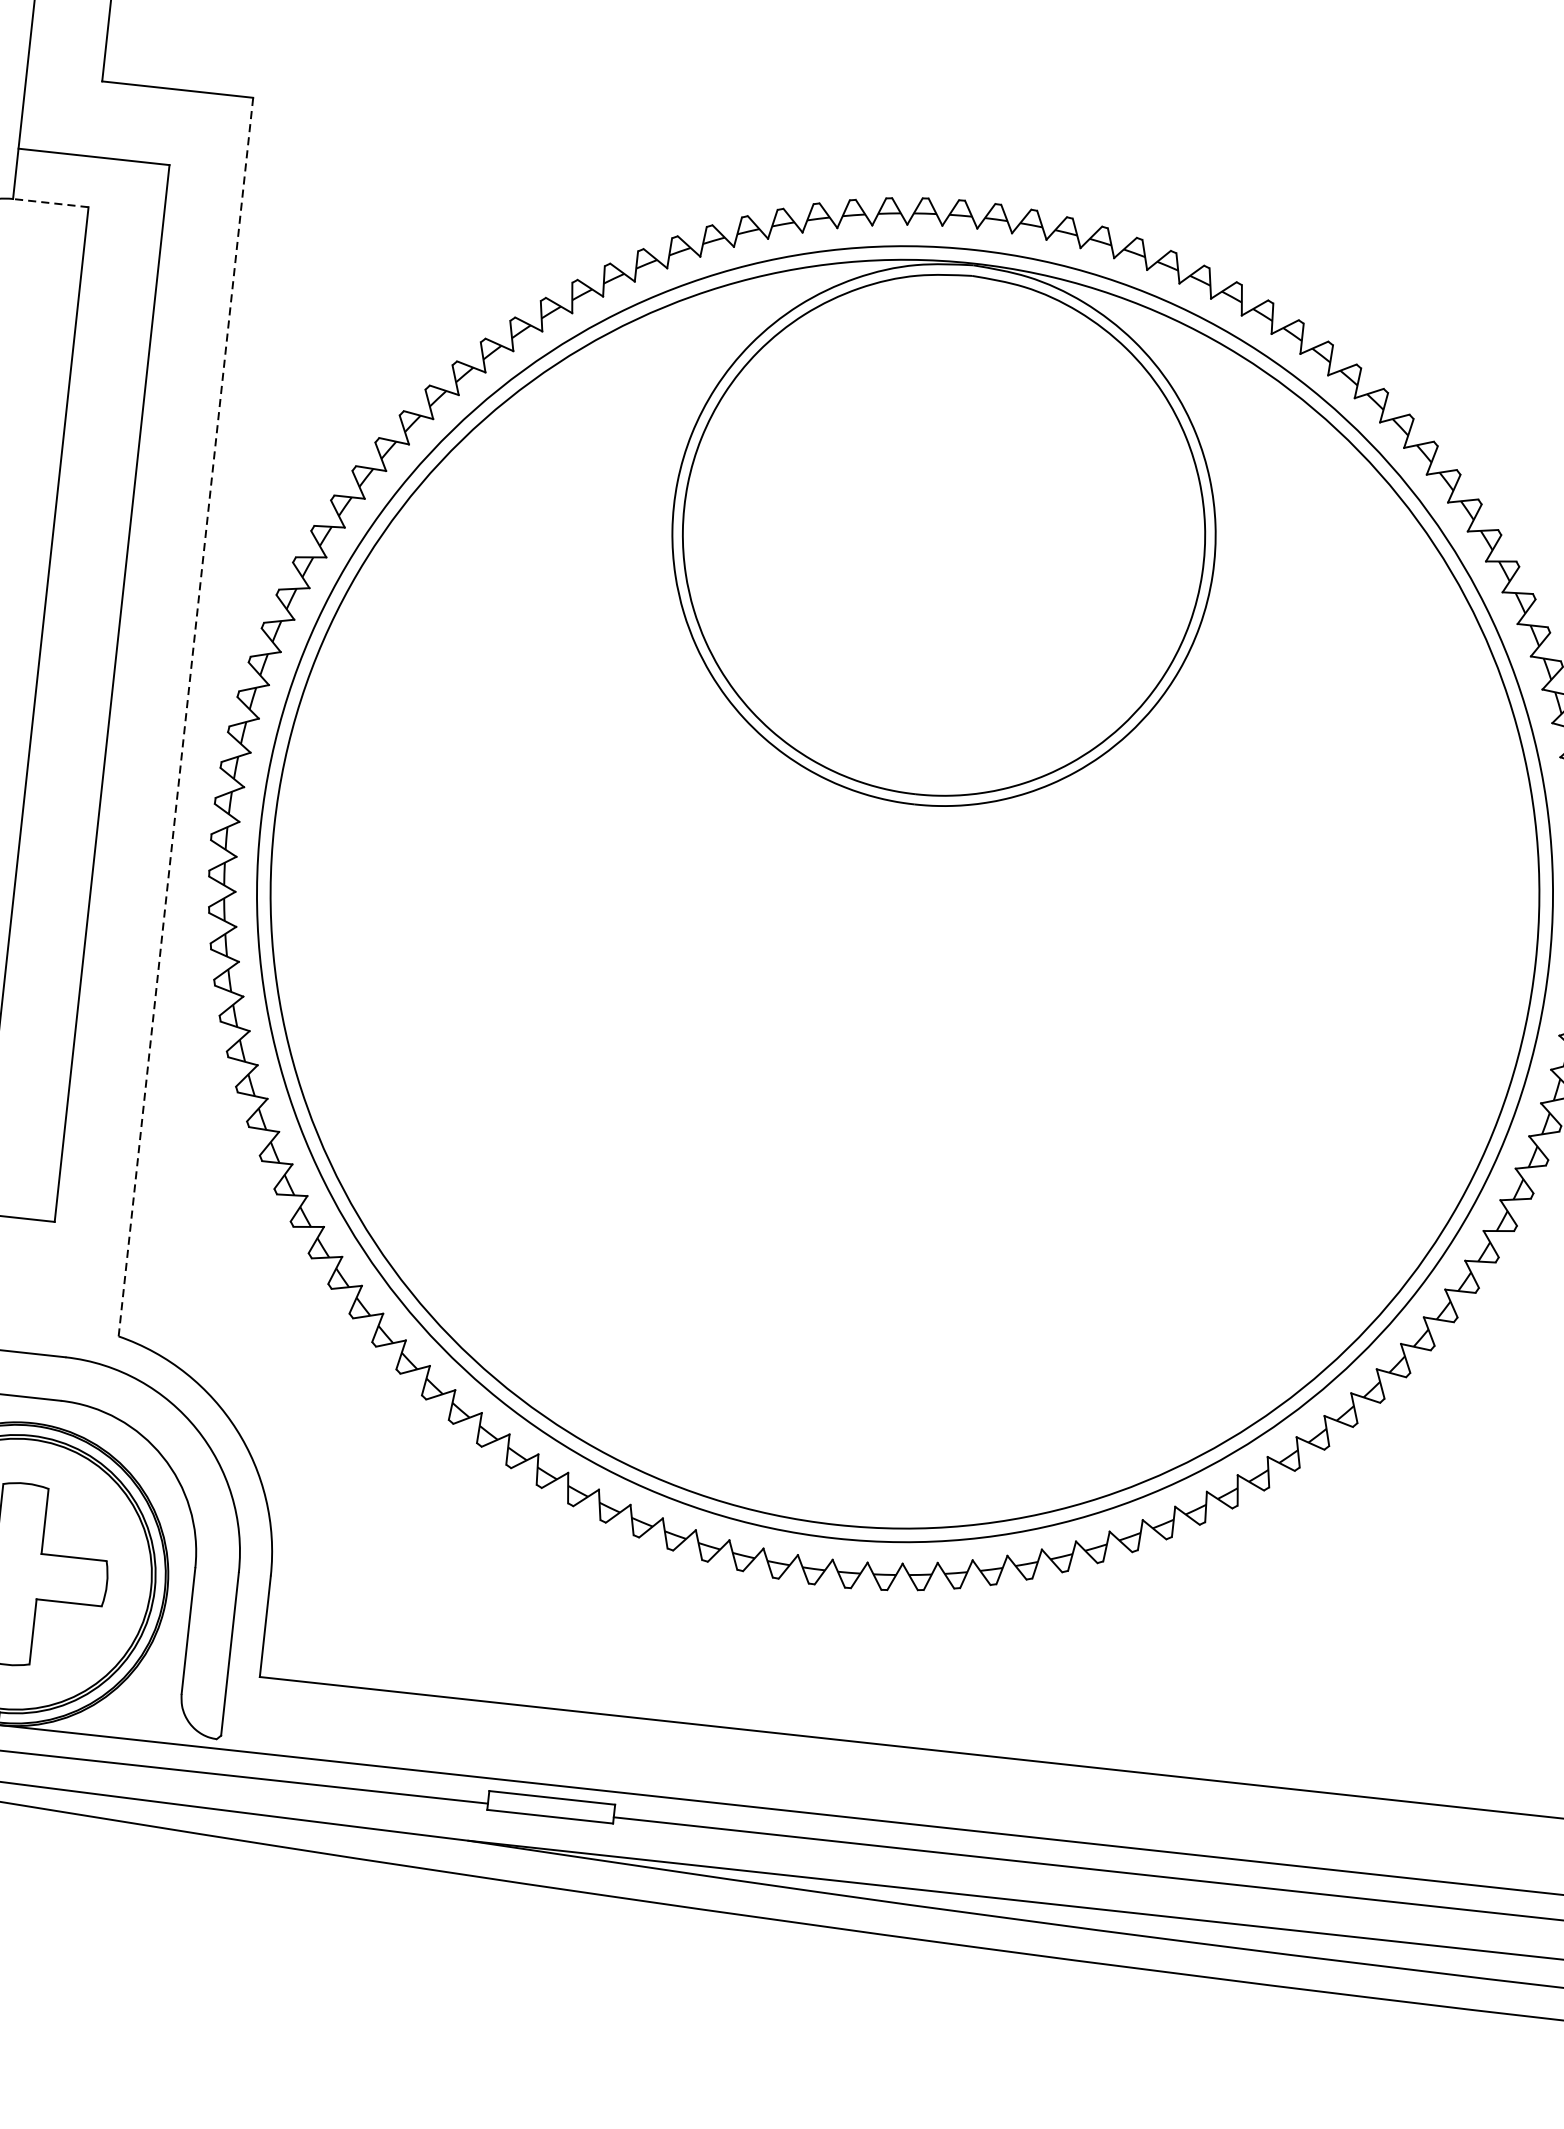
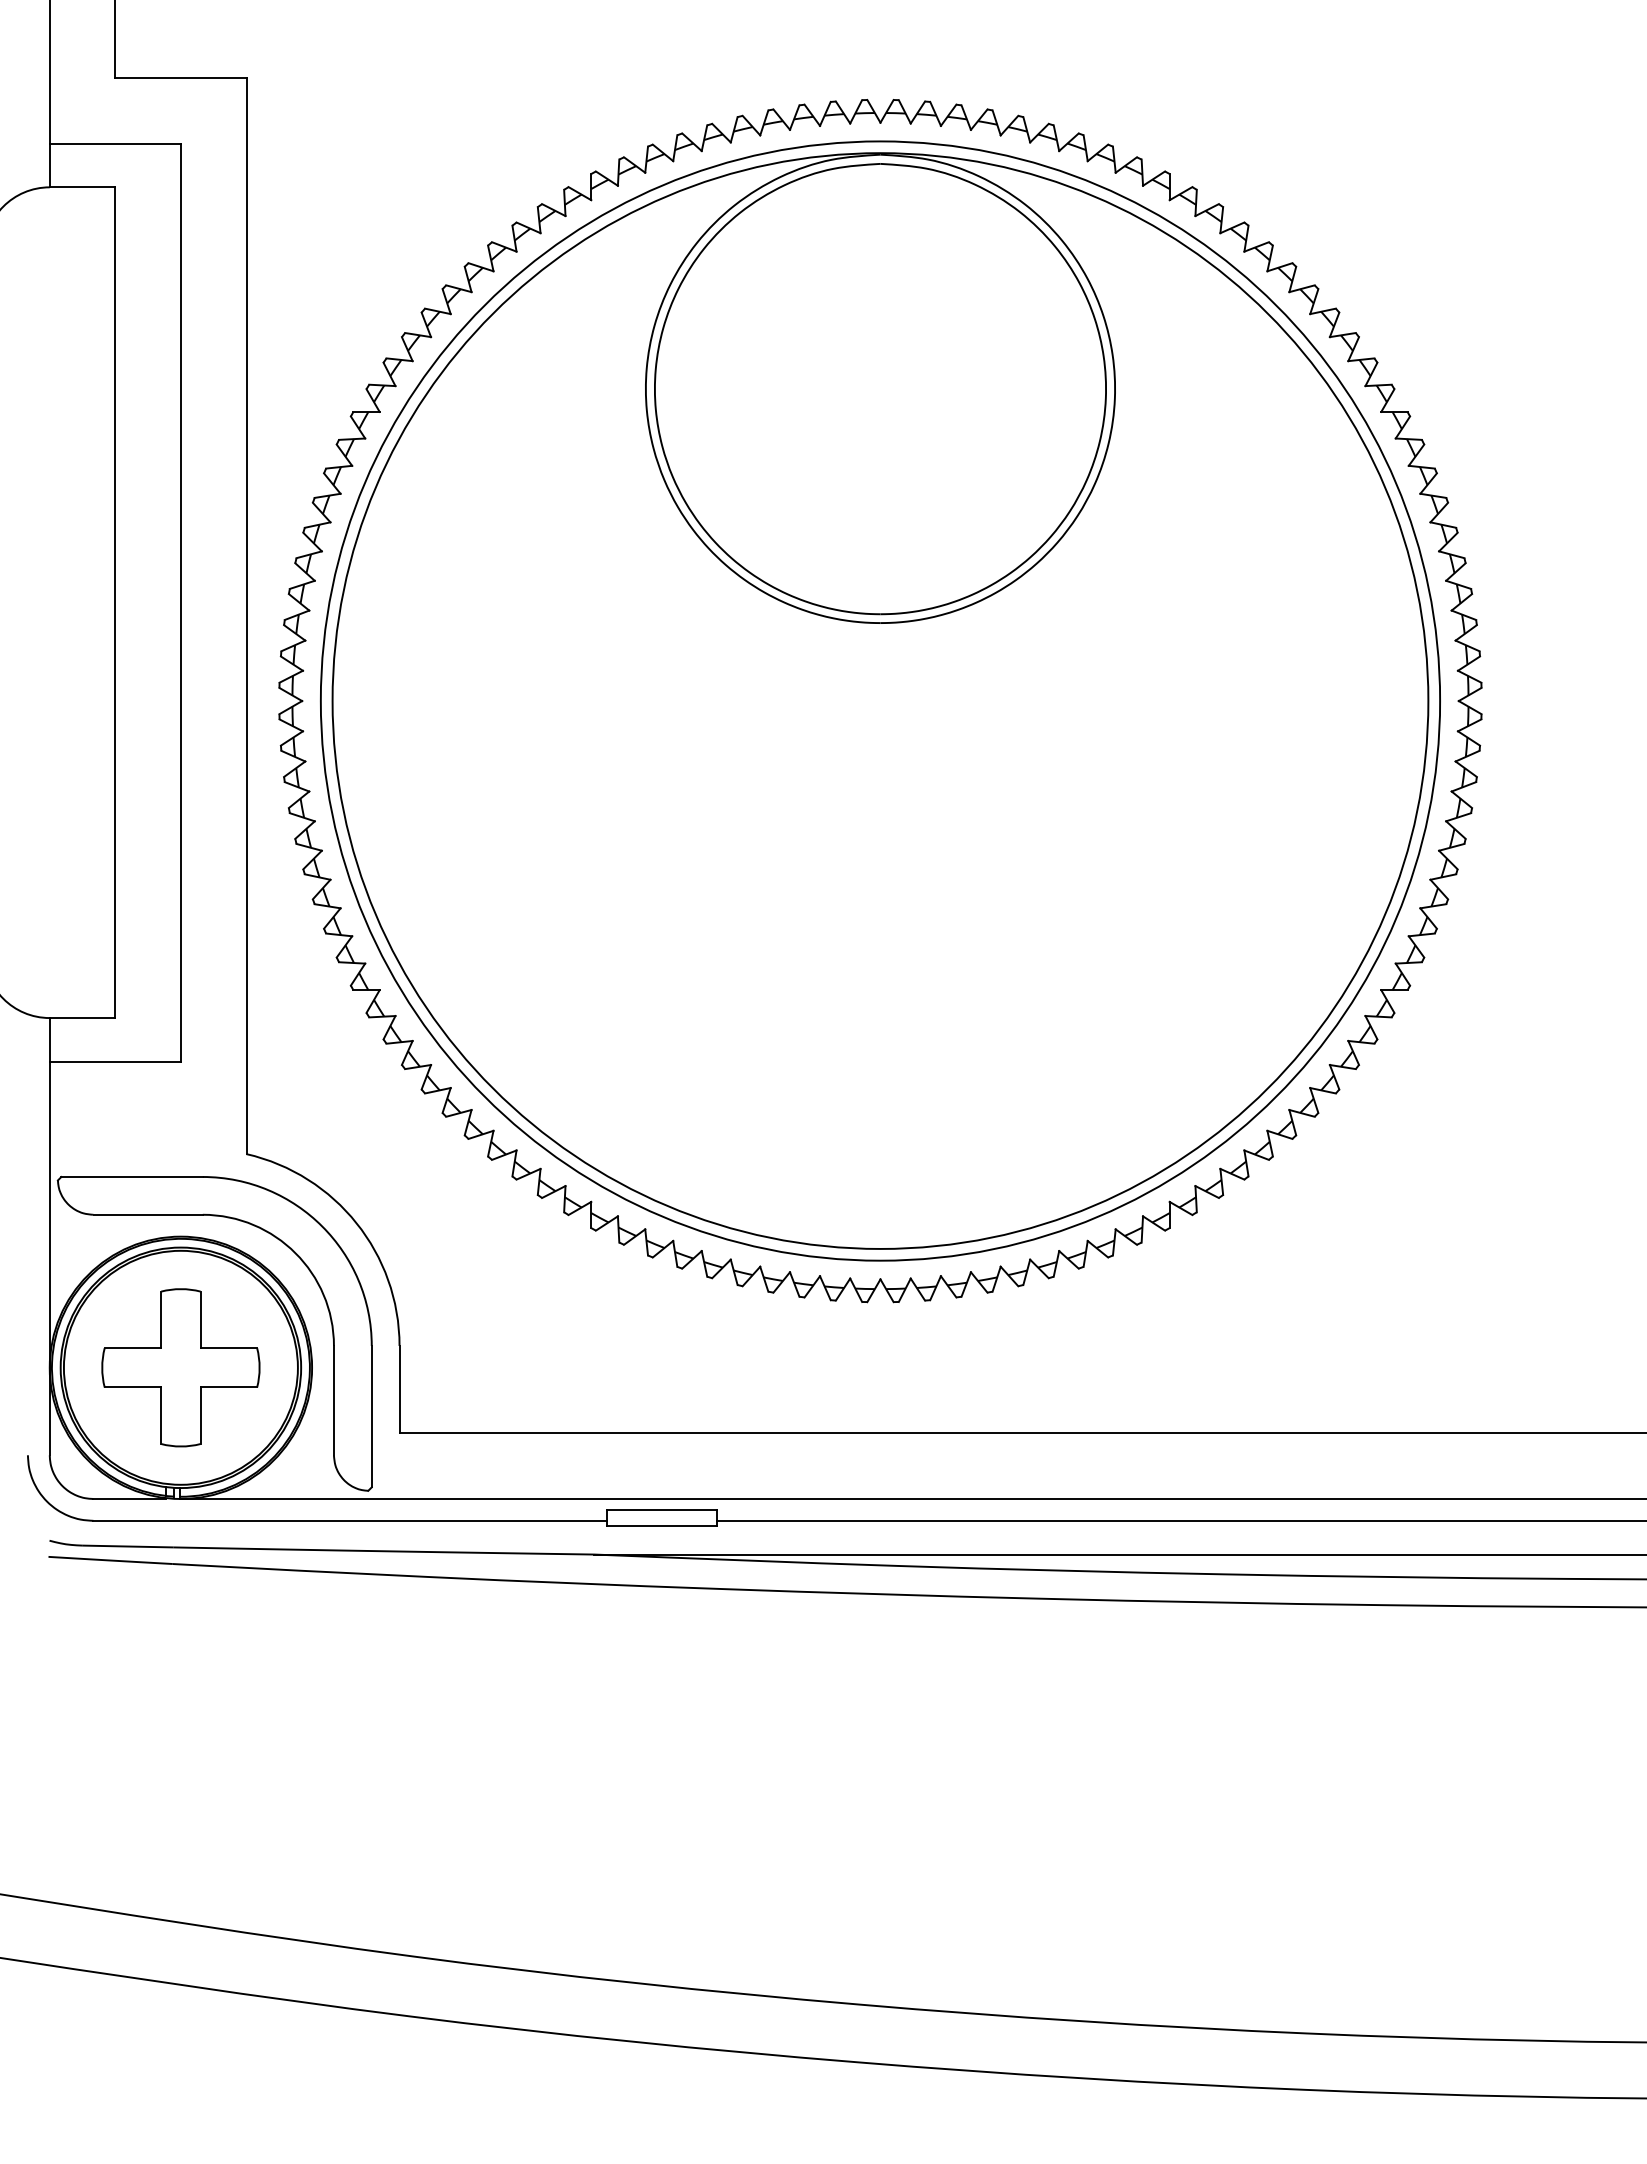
line: (50, 203) -> (82, 187), dashed -> solid
line: (185, 716) -> (246, 615), dashed -> solid

